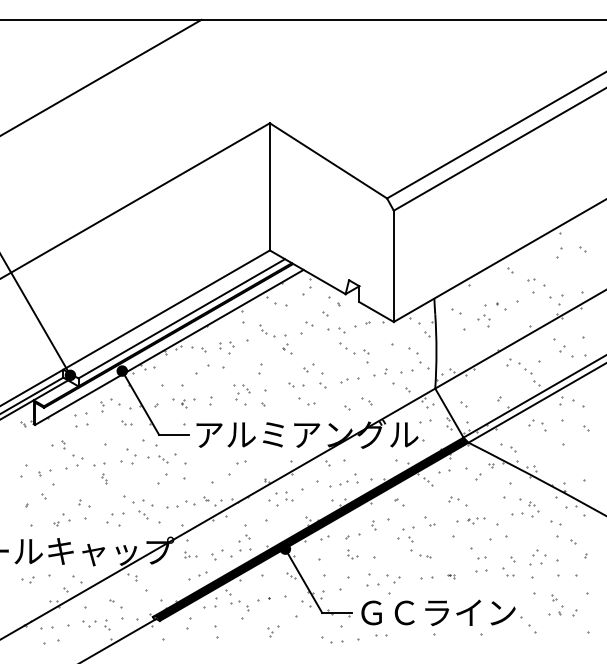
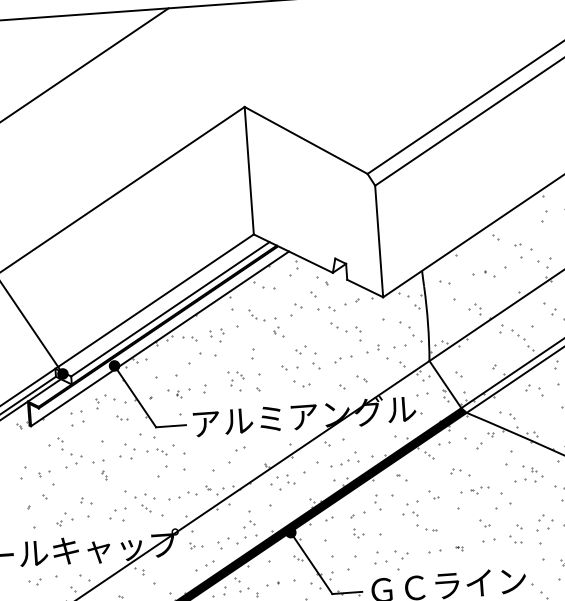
part: (483, 320) -> (474, 309), moved
part: (63, 444) -> (60, 443), size x1.67
part: (373, 525) -> (377, 502), size x1.67
part: (478, 553) -> (484, 523), size x0.62

